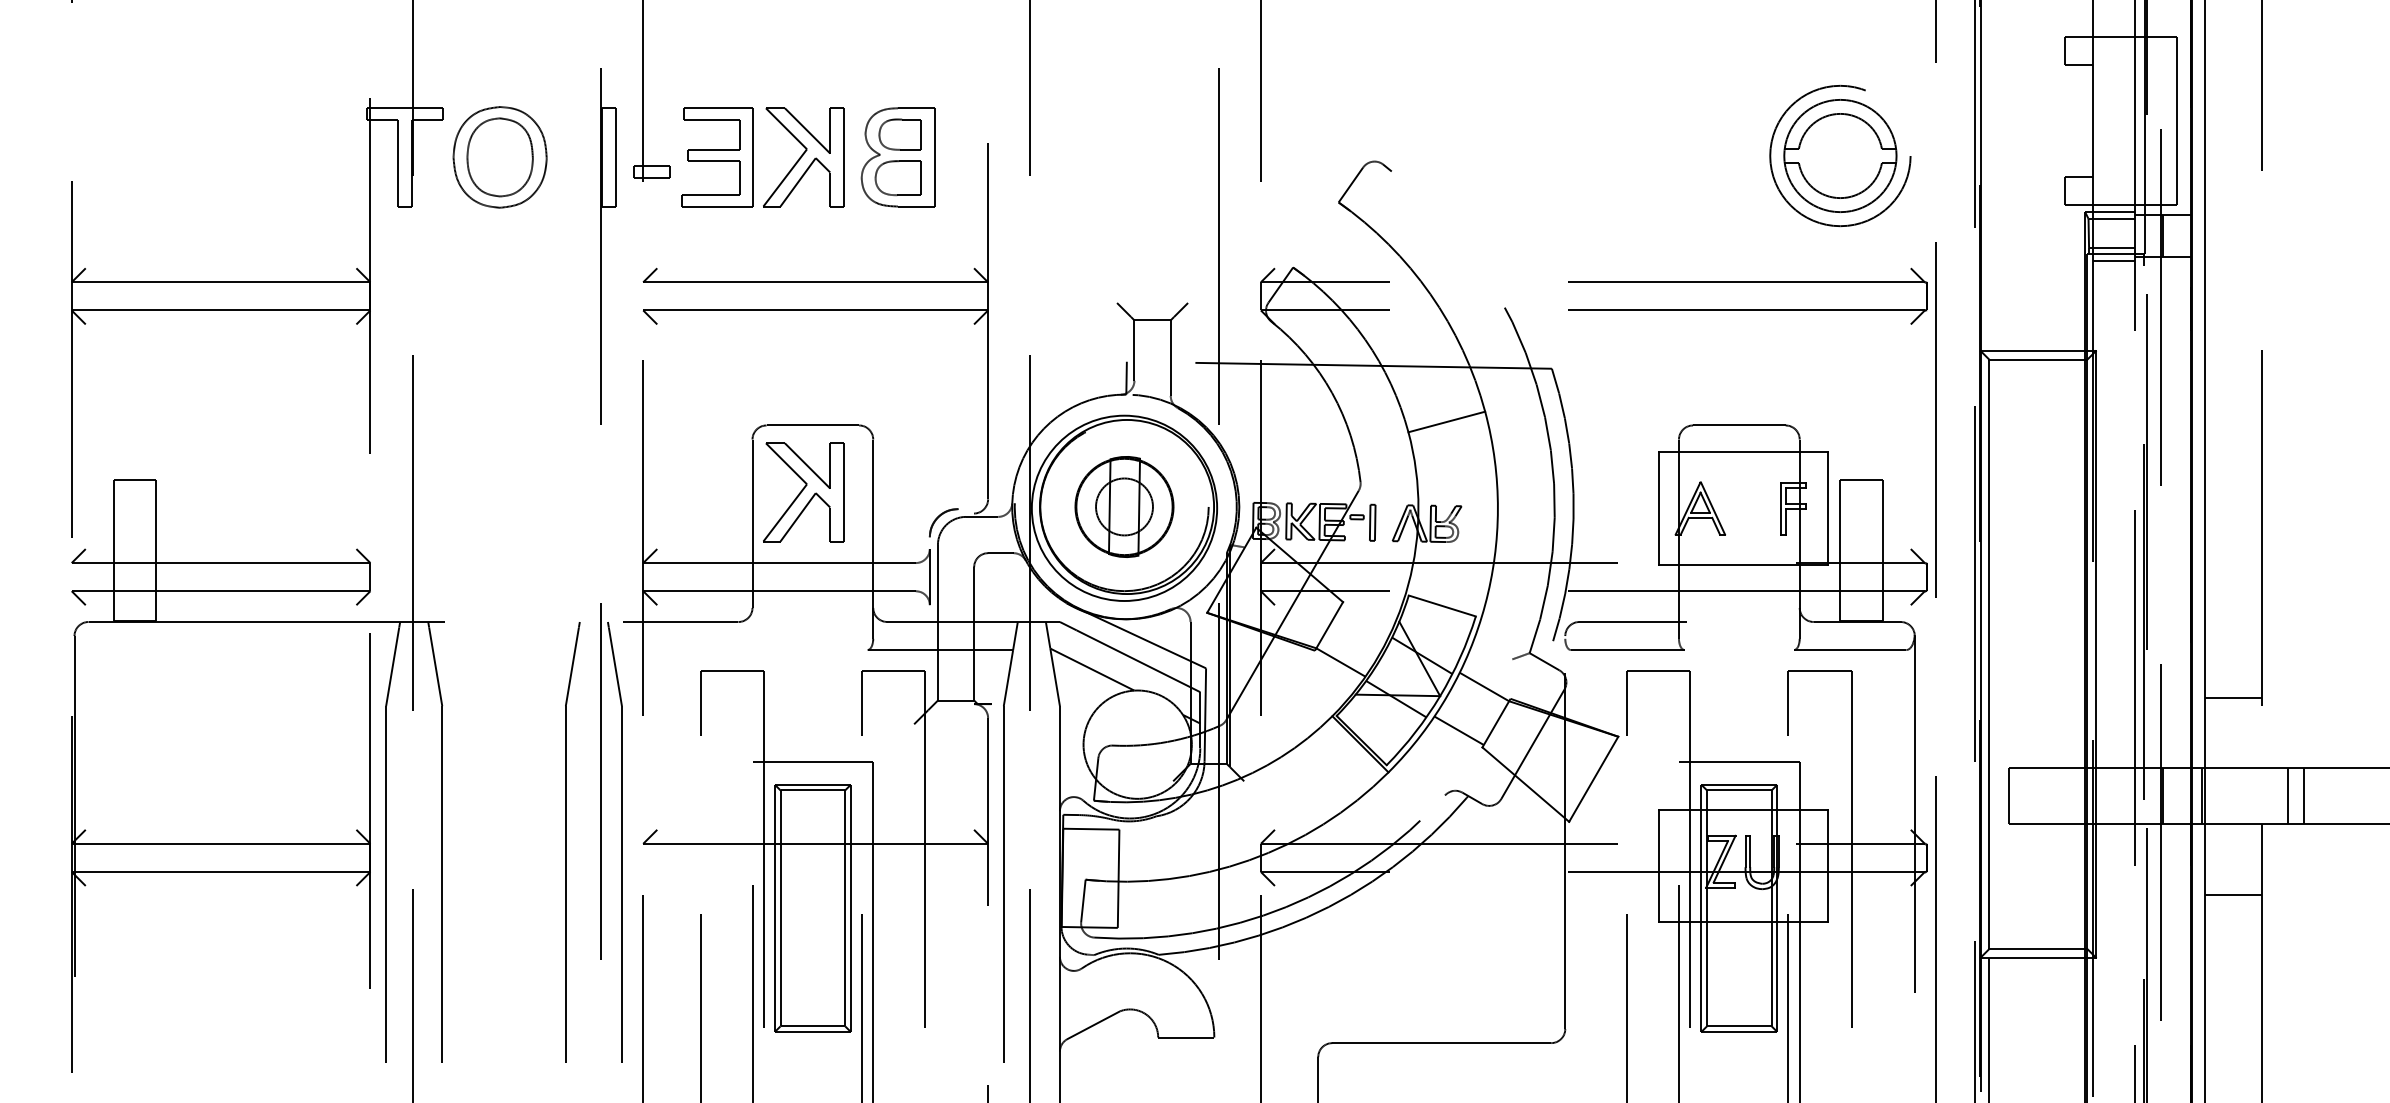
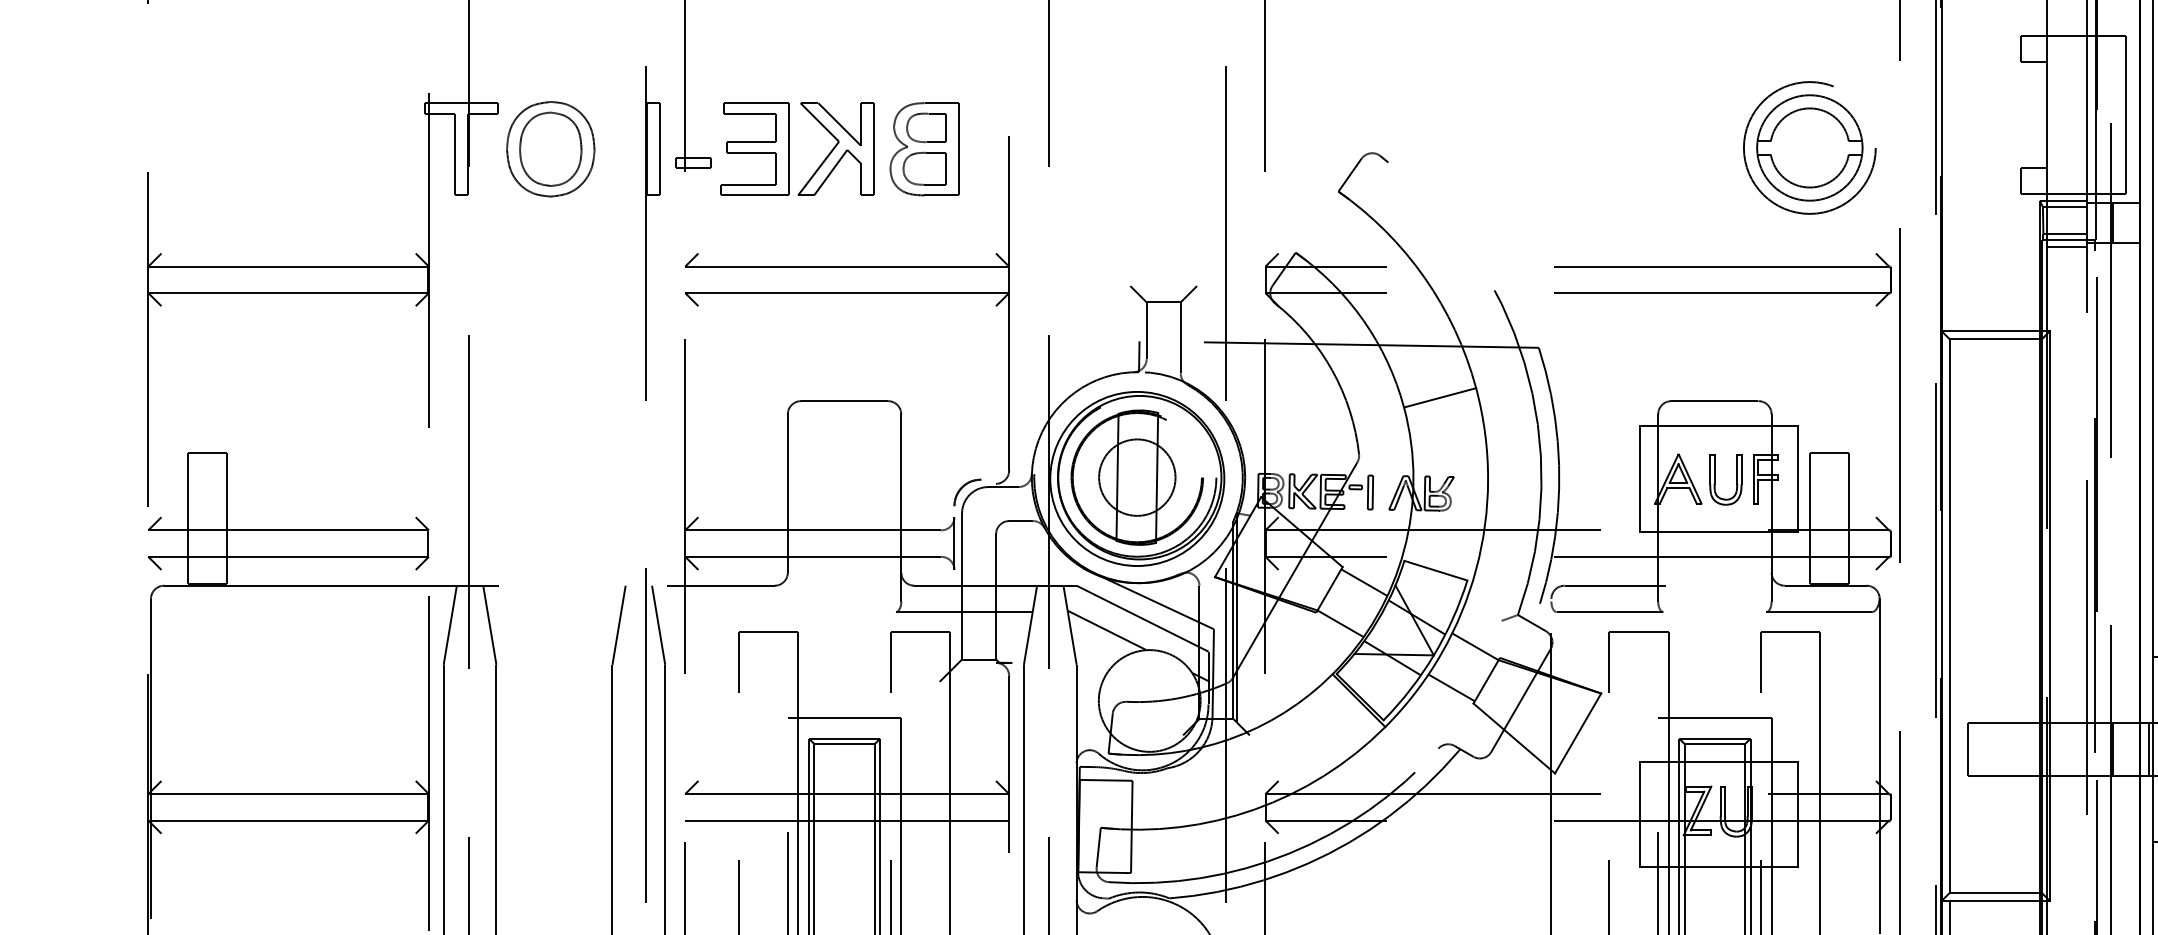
part: (803, 492) -> (835, 464), removed
part: (1124, 506) -> (1137, 477), size x1.43
part: (1739, 509) -> (1715, 480), added
line: (1365, 618) -> (1363, 582), added
line: (815, 871) -> (847, 820), added

